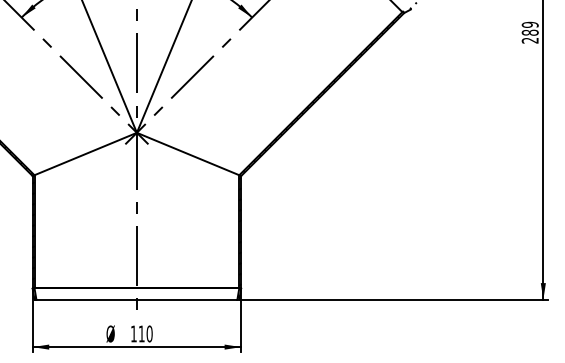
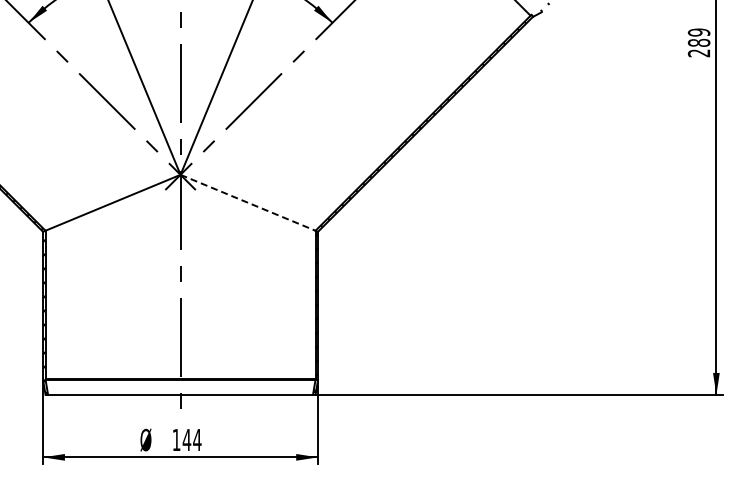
line: (188, 153) -> (248, 202), solid -> dashed
text: (145, 333) -> (191, 439), 110 -> 144

